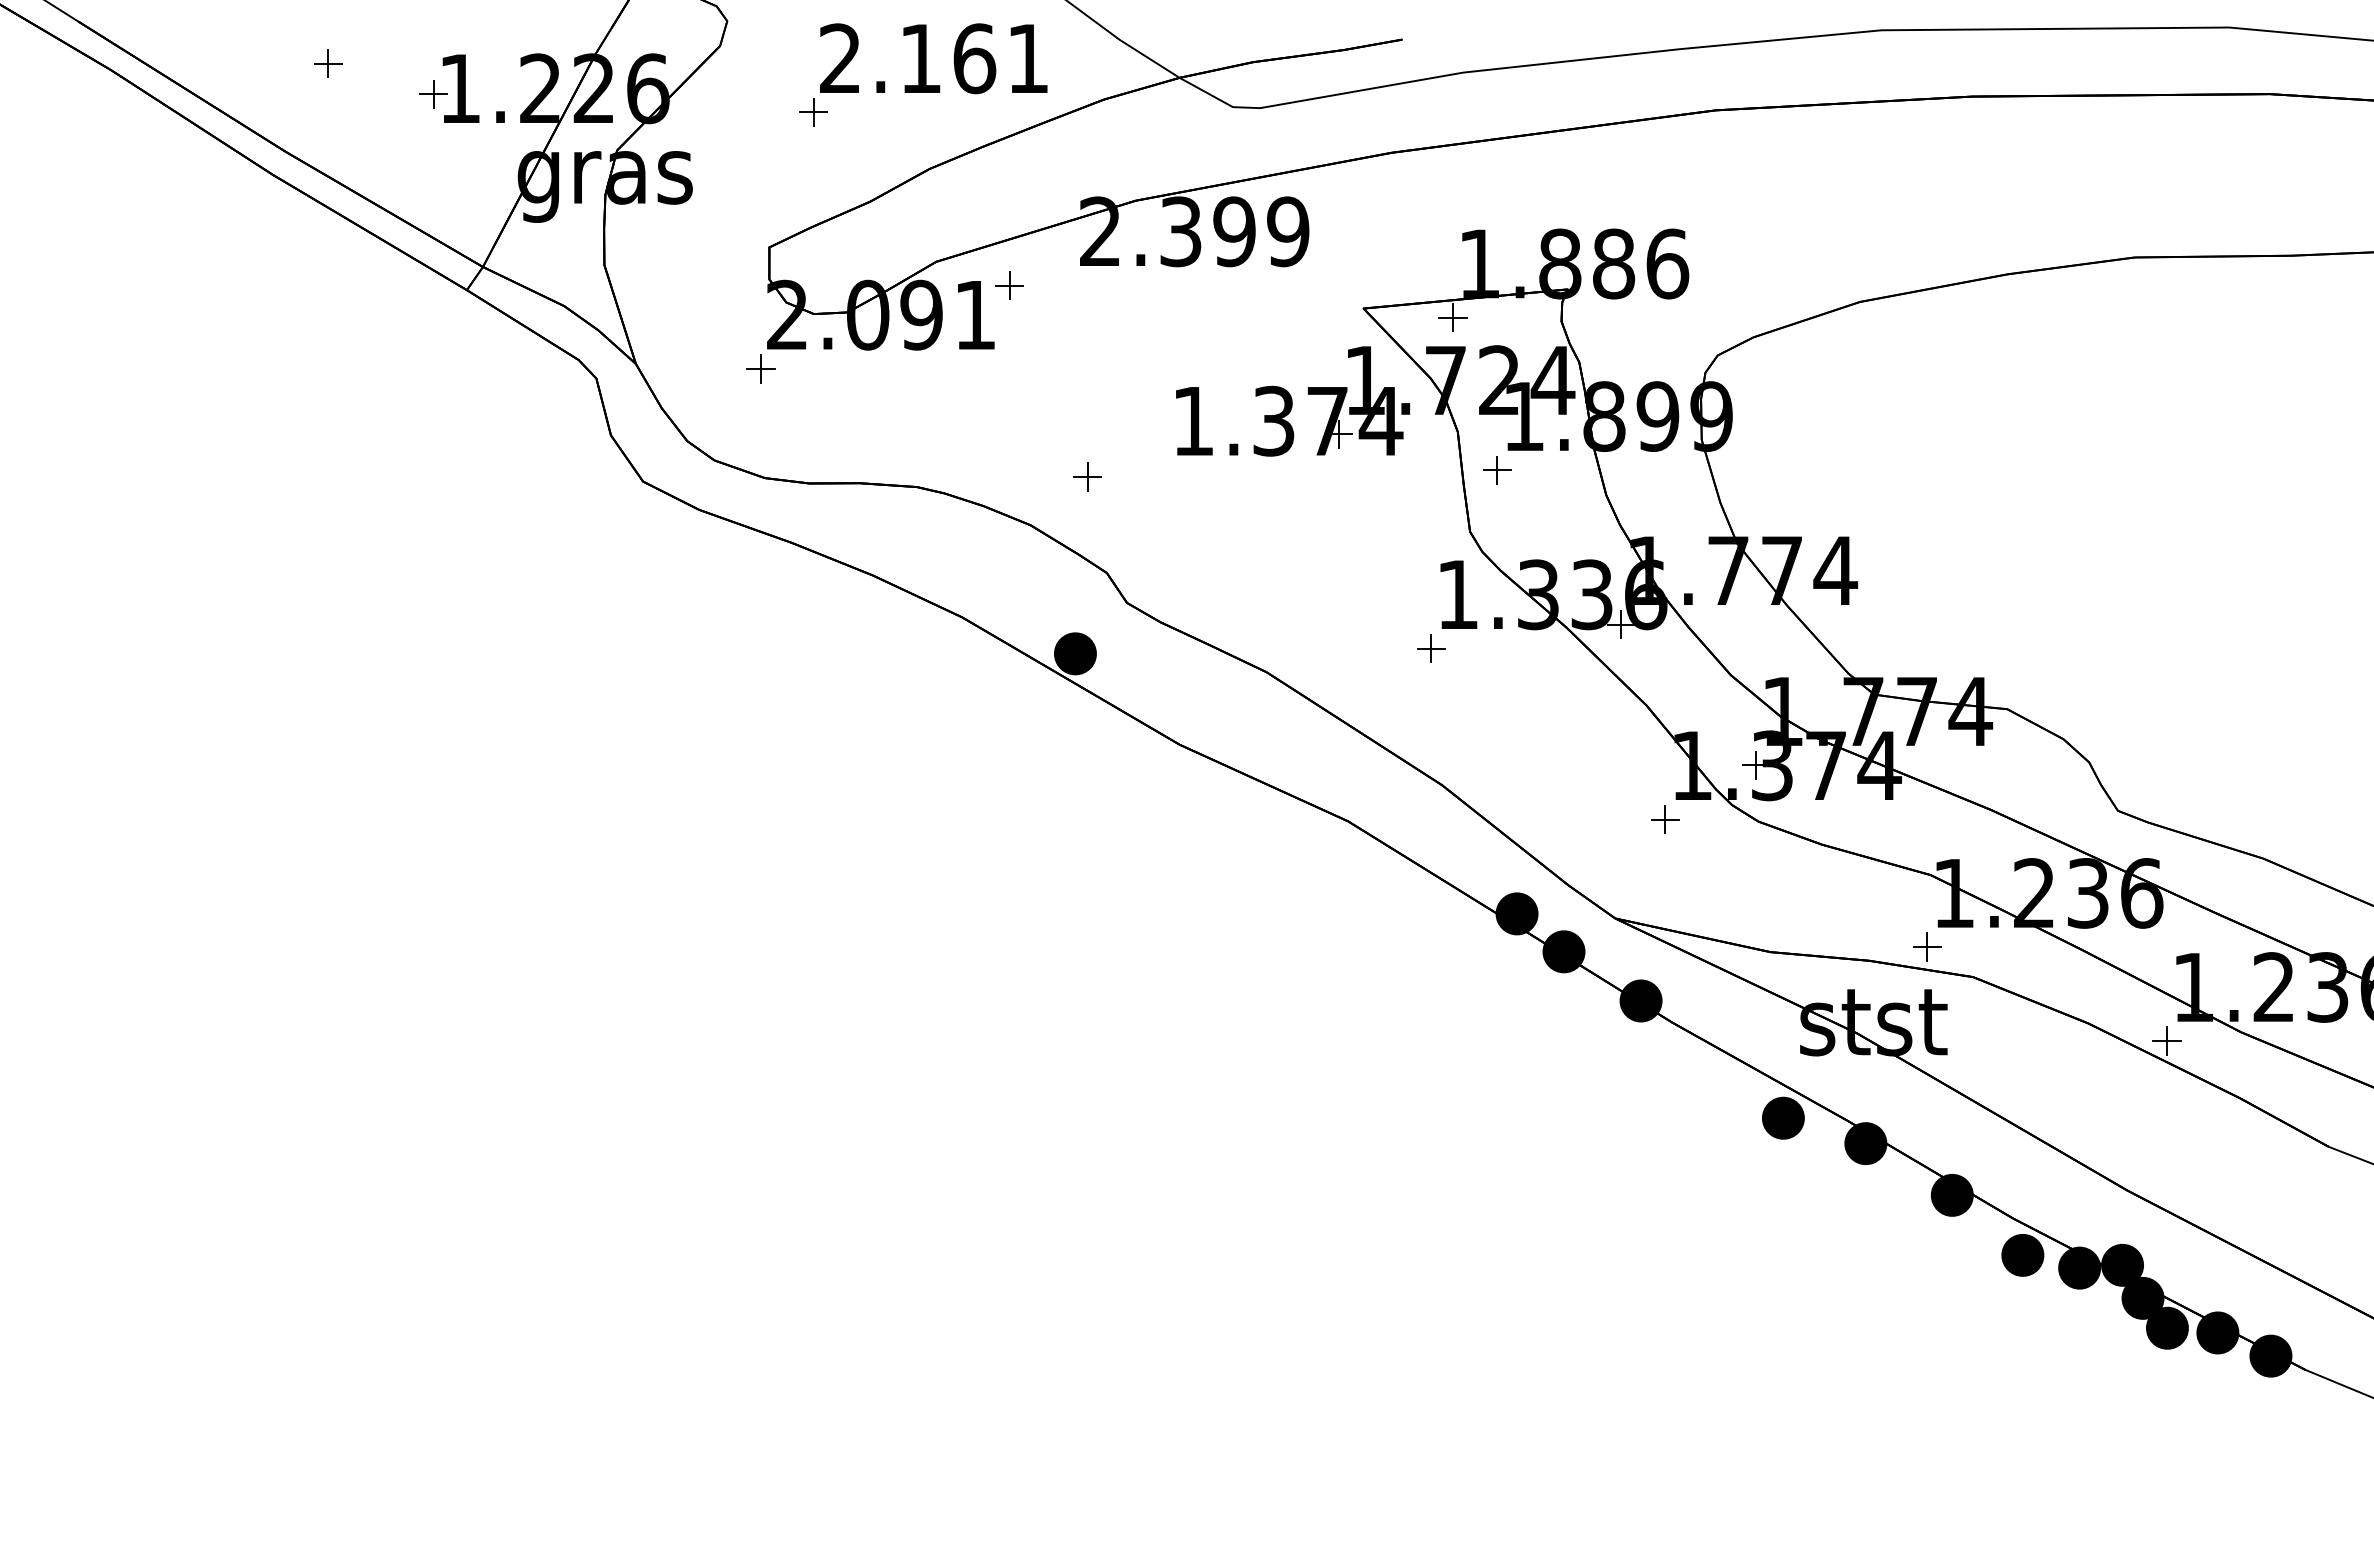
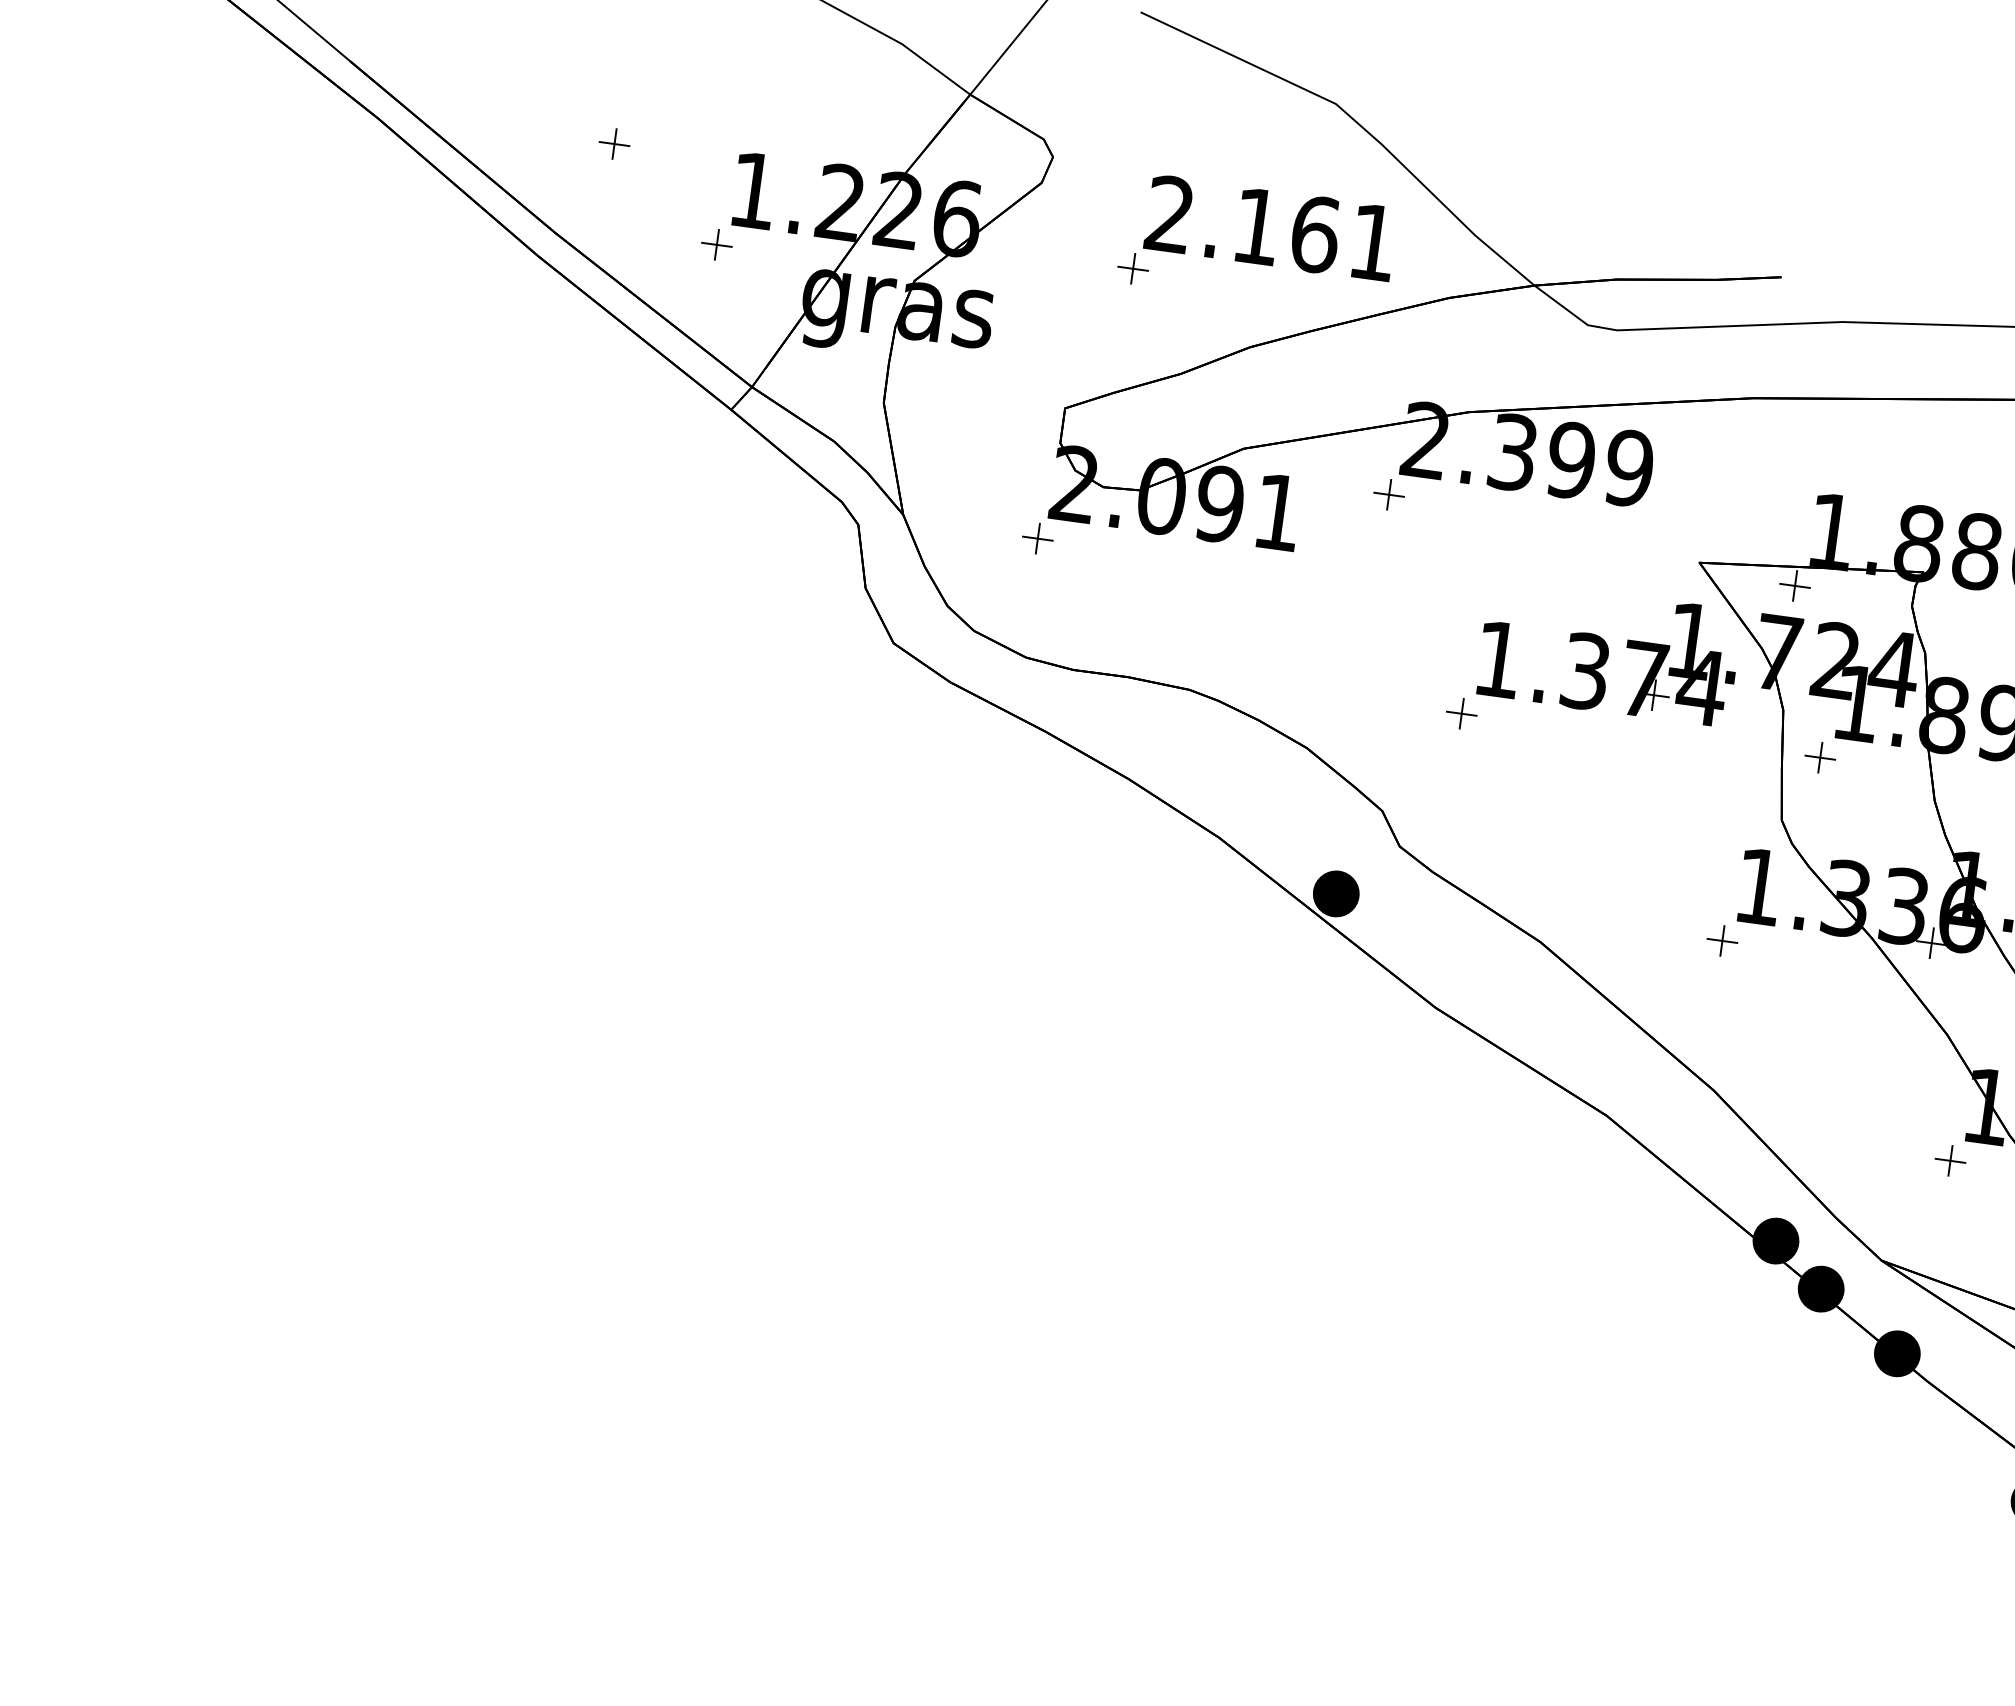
part: (433, 94) -> (716, 244), moved
part: (1009, 285) -> (1388, 494), moved
part: (1087, 476) -> (1461, 713), moved

